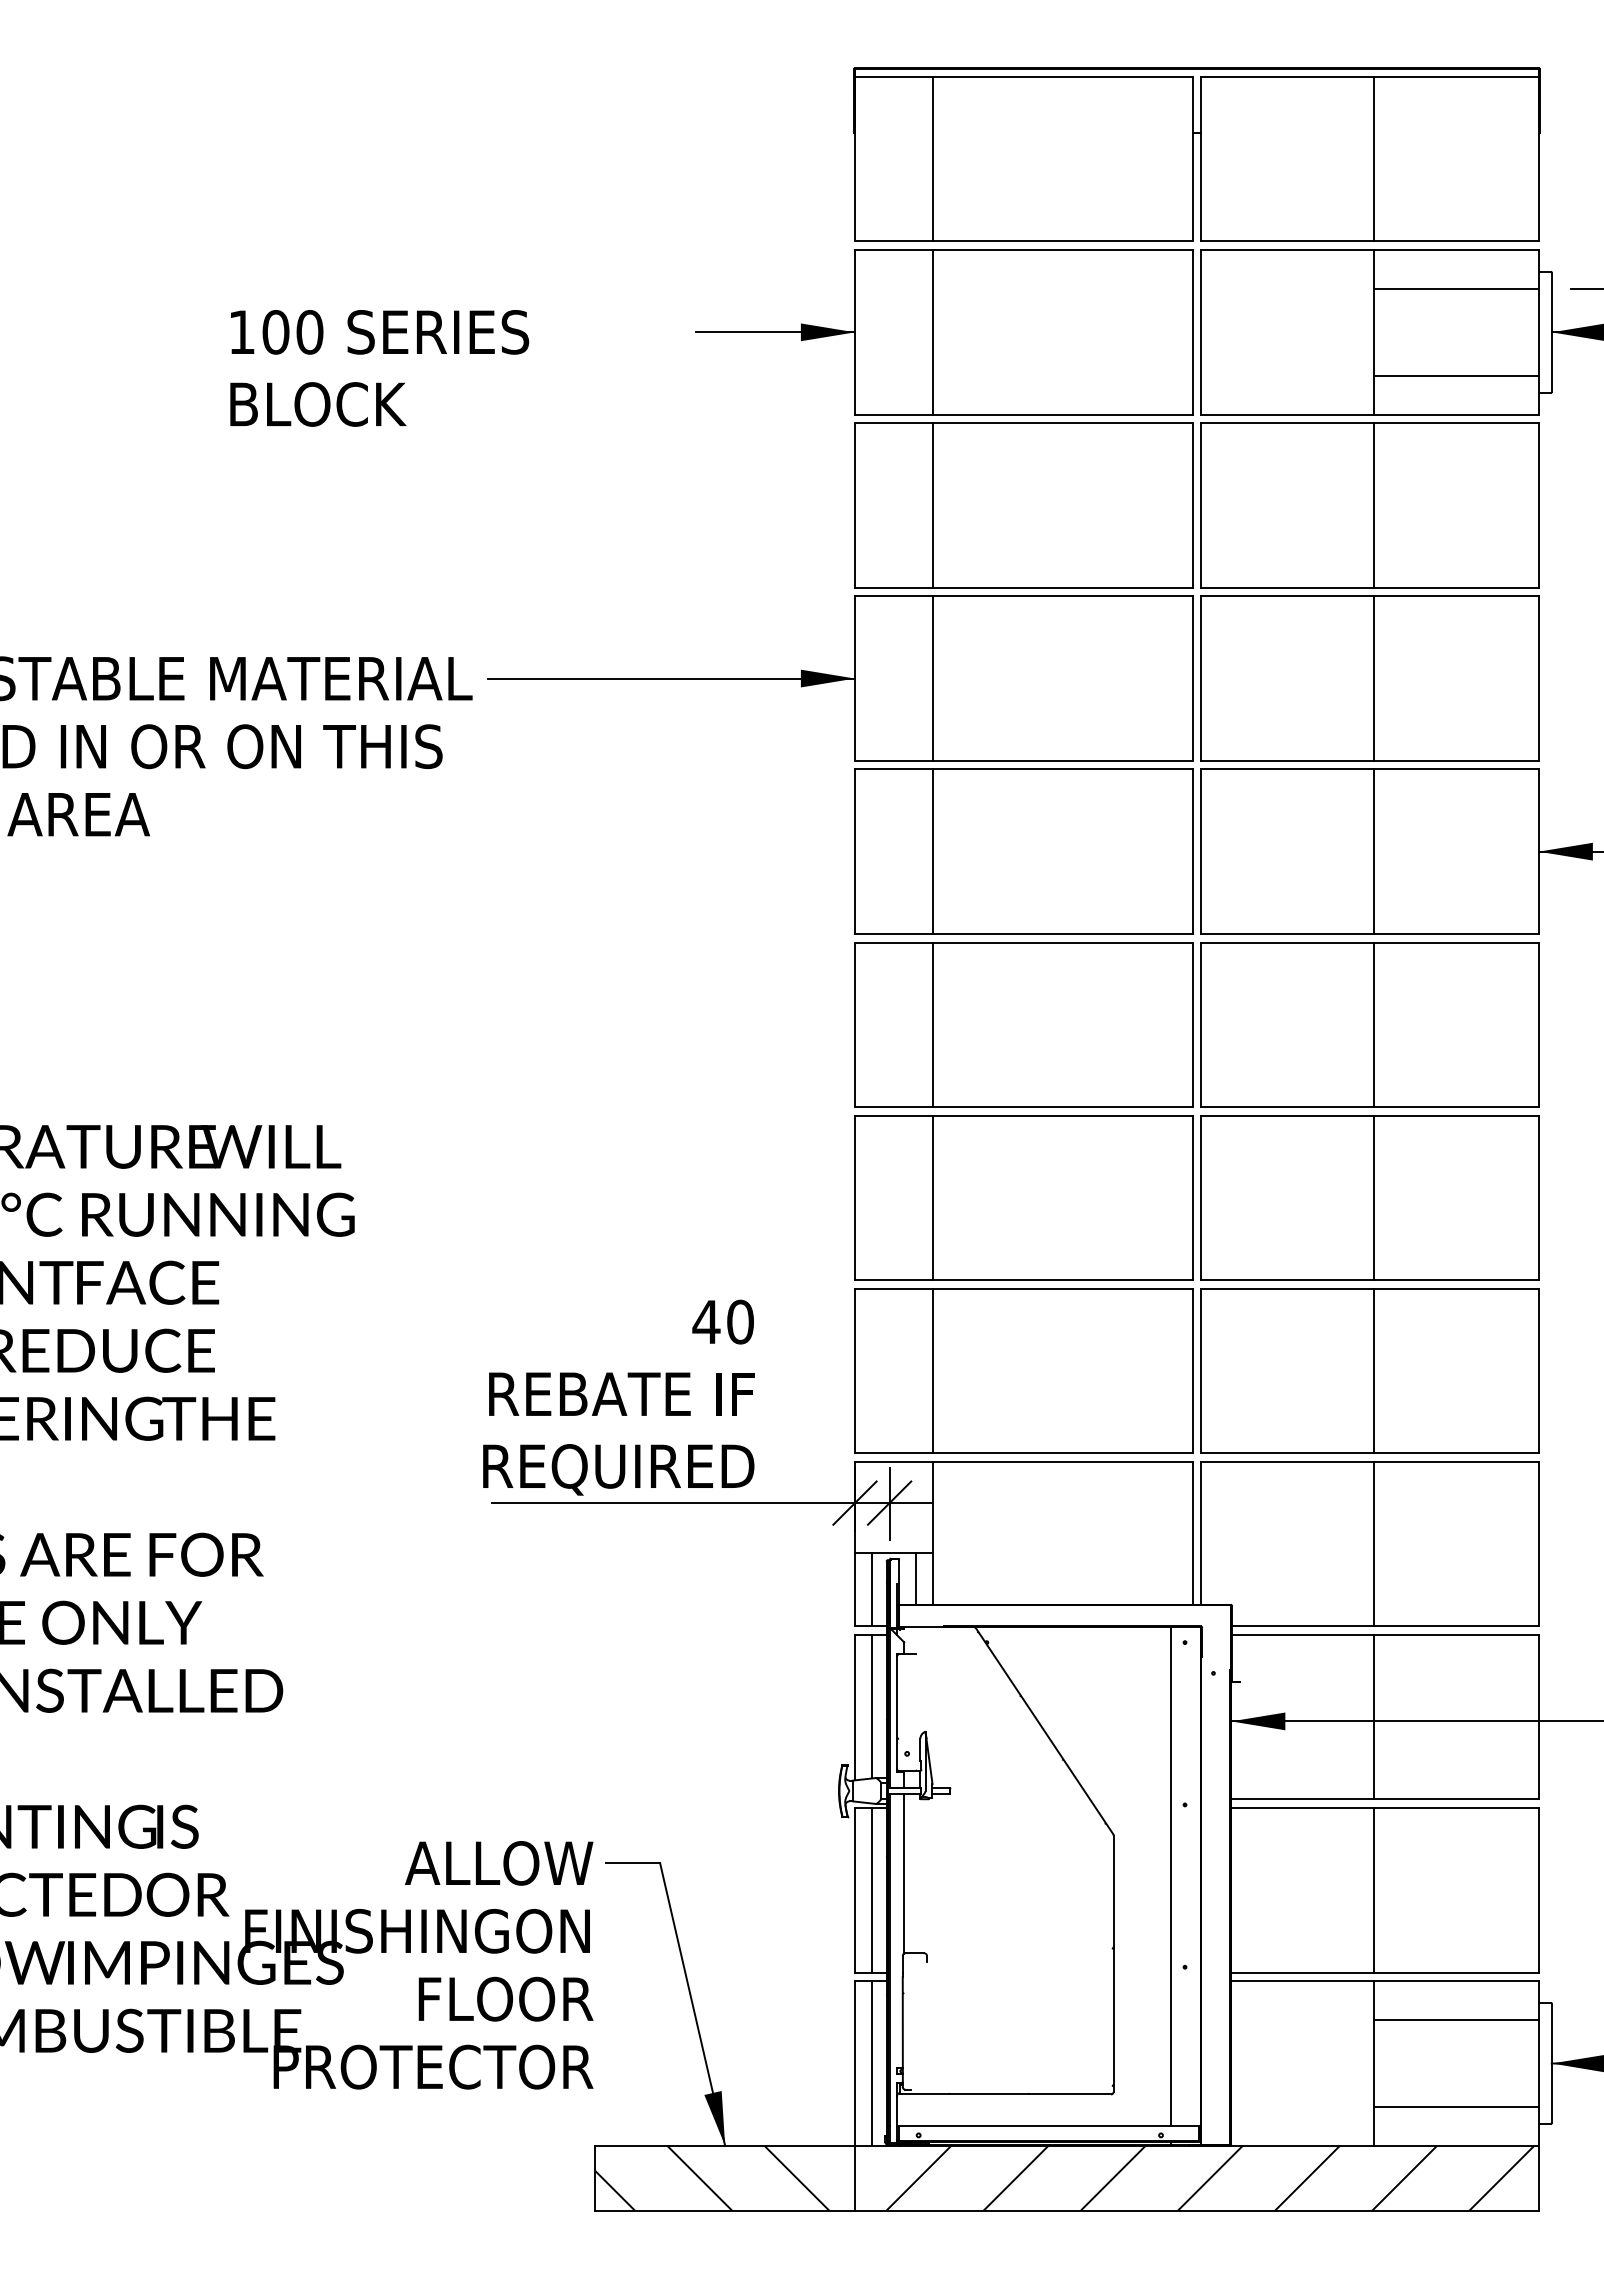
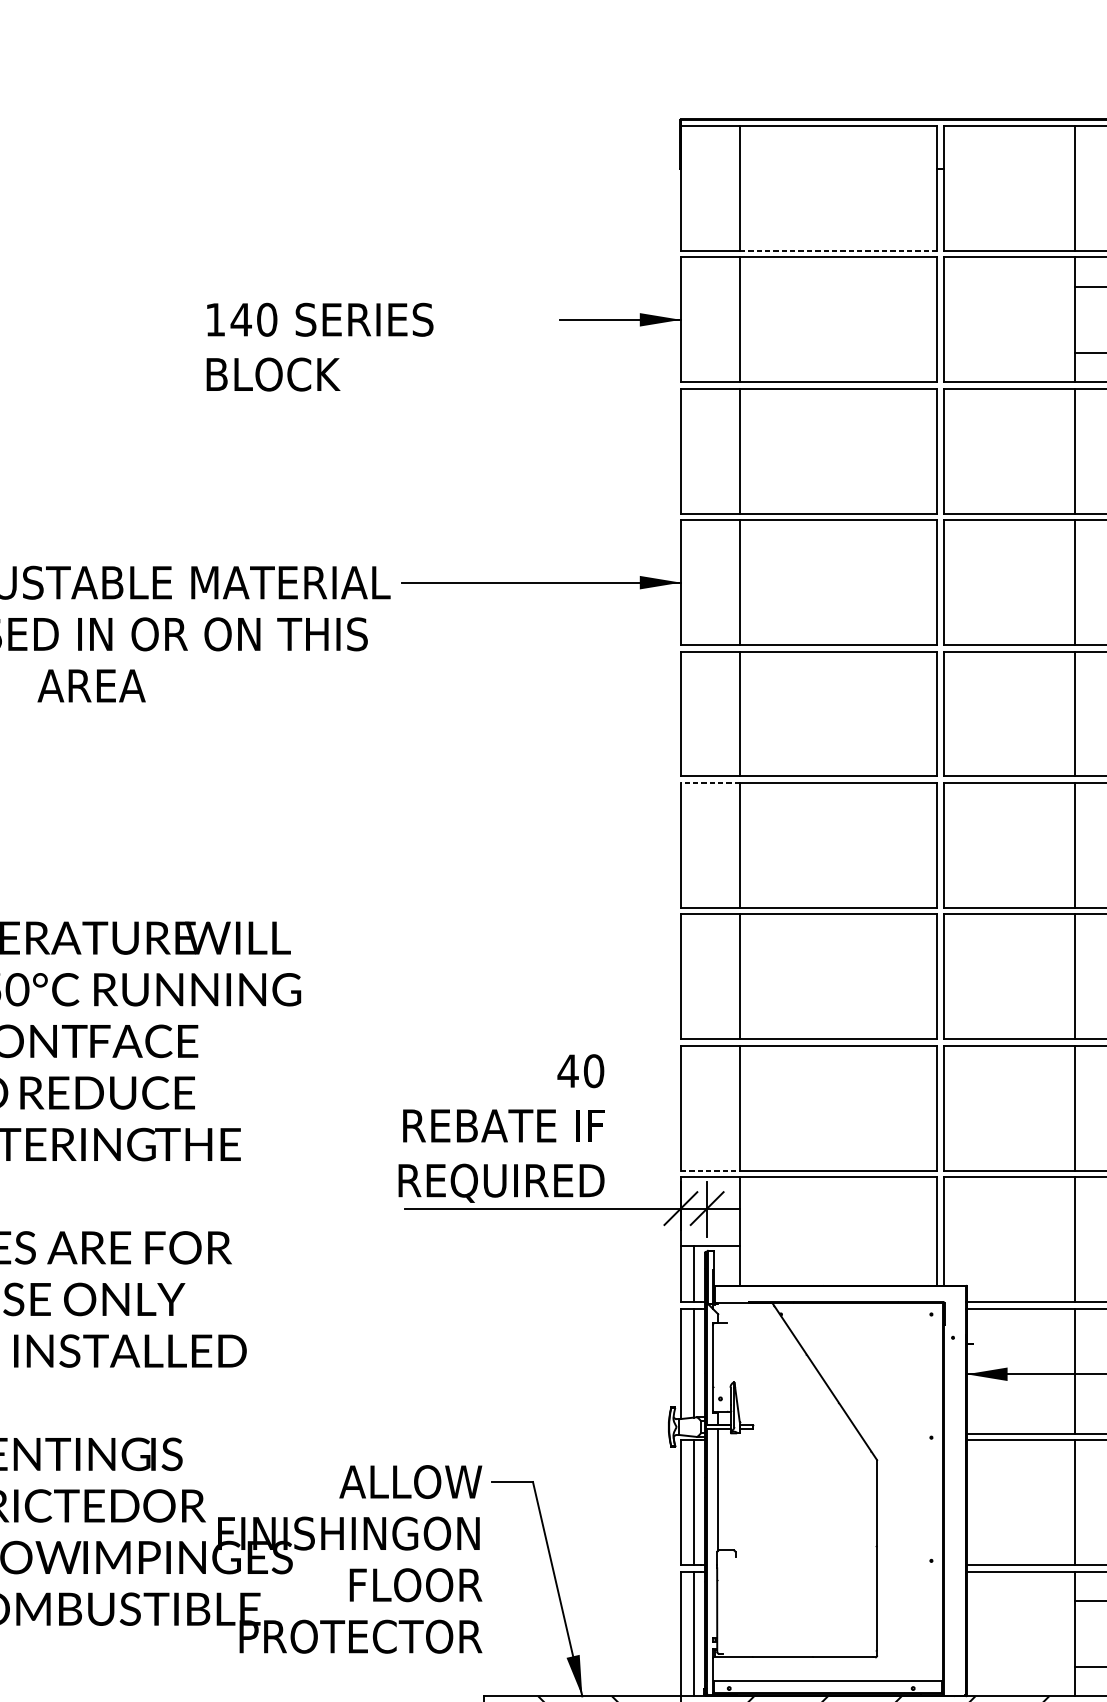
line: (1062, 241) -> (838, 250), solid -> dashed
text: (275, 332) -> (241, 319), 100 -> 140
line: (893, 942) -> (710, 783), solid -> dashed
line: (893, 1453) -> (710, 1170), solid -> dashed
line: (915, 1578) -> (726, 1265), removed
line: (1171, 1876) -> (921, 1492), removed

